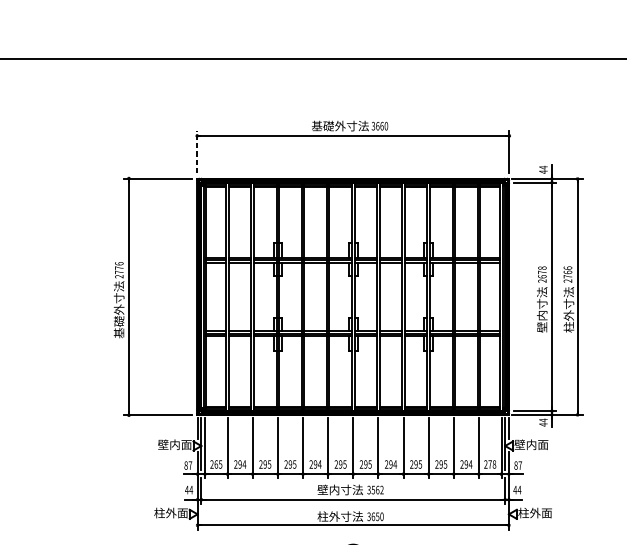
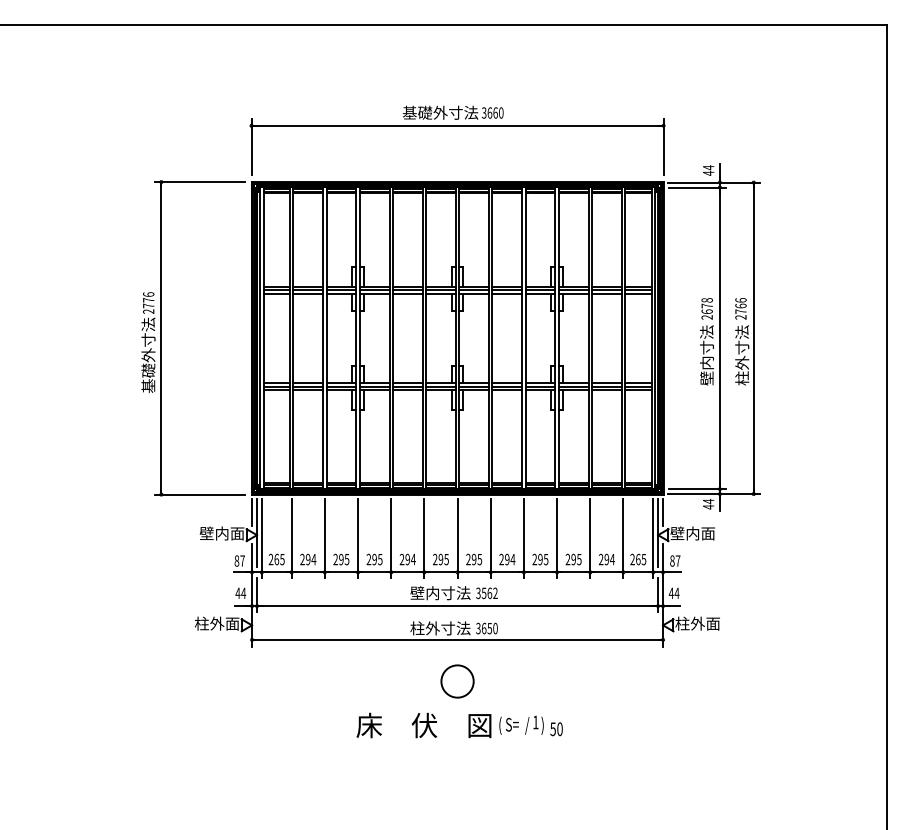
line: (197, 151) -> (251, 146), dashed -> solid
text: (492, 464) -> (641, 559), 278 -> 265

